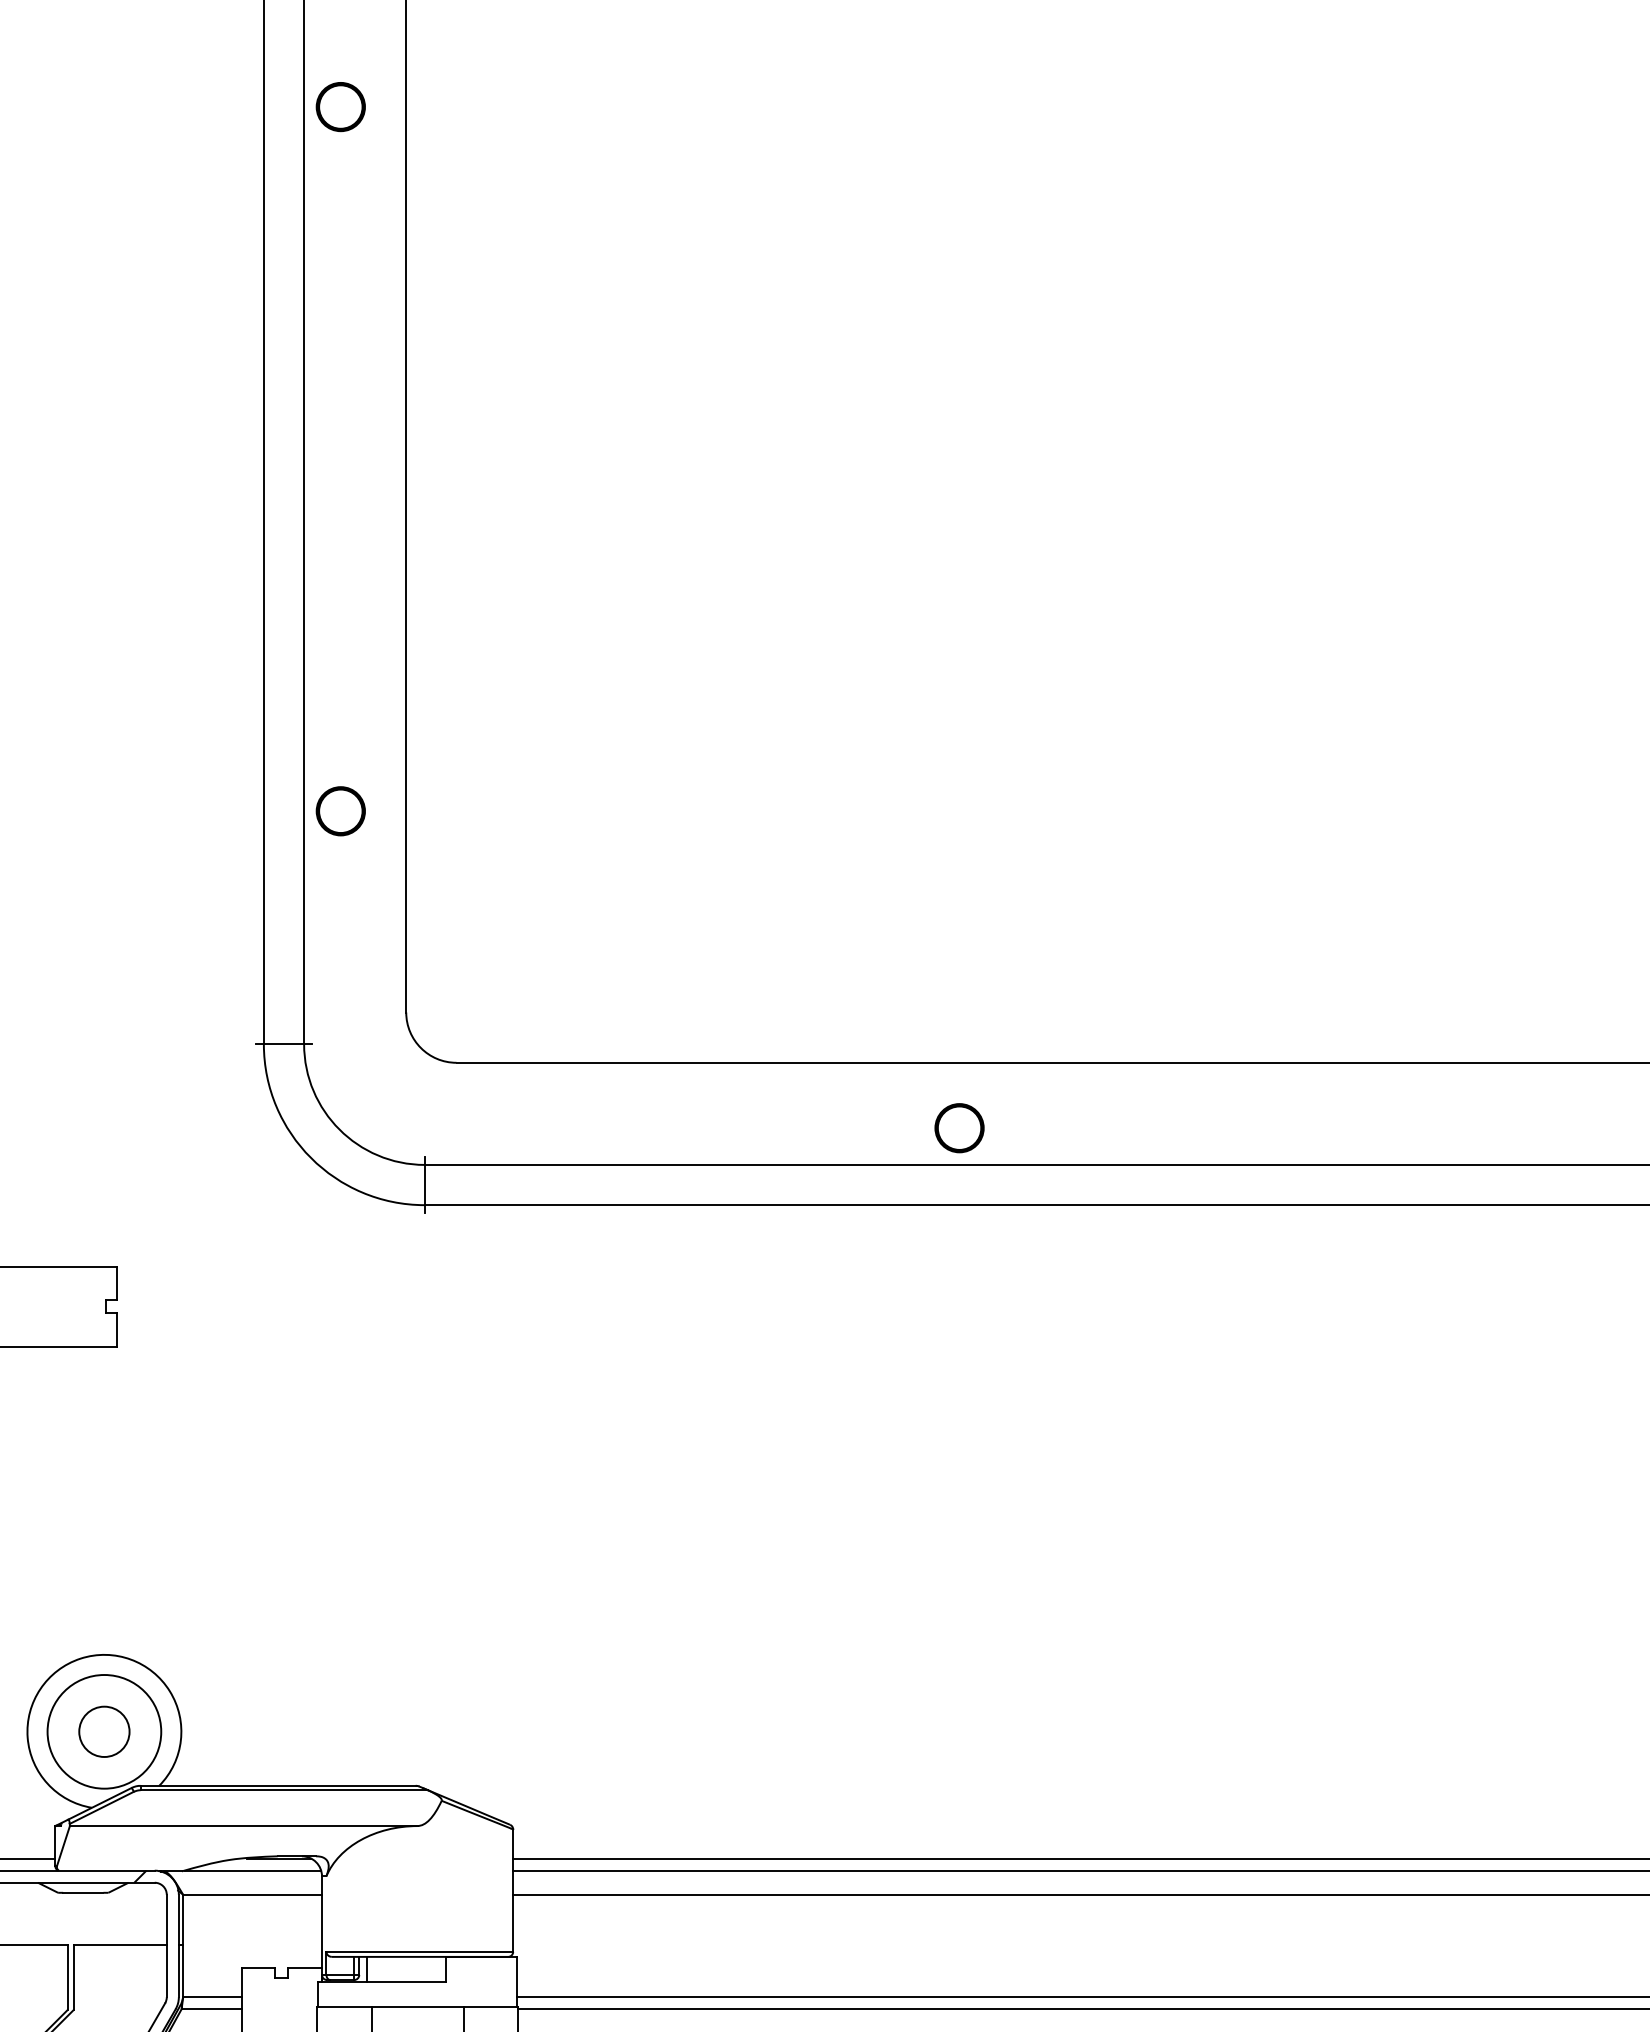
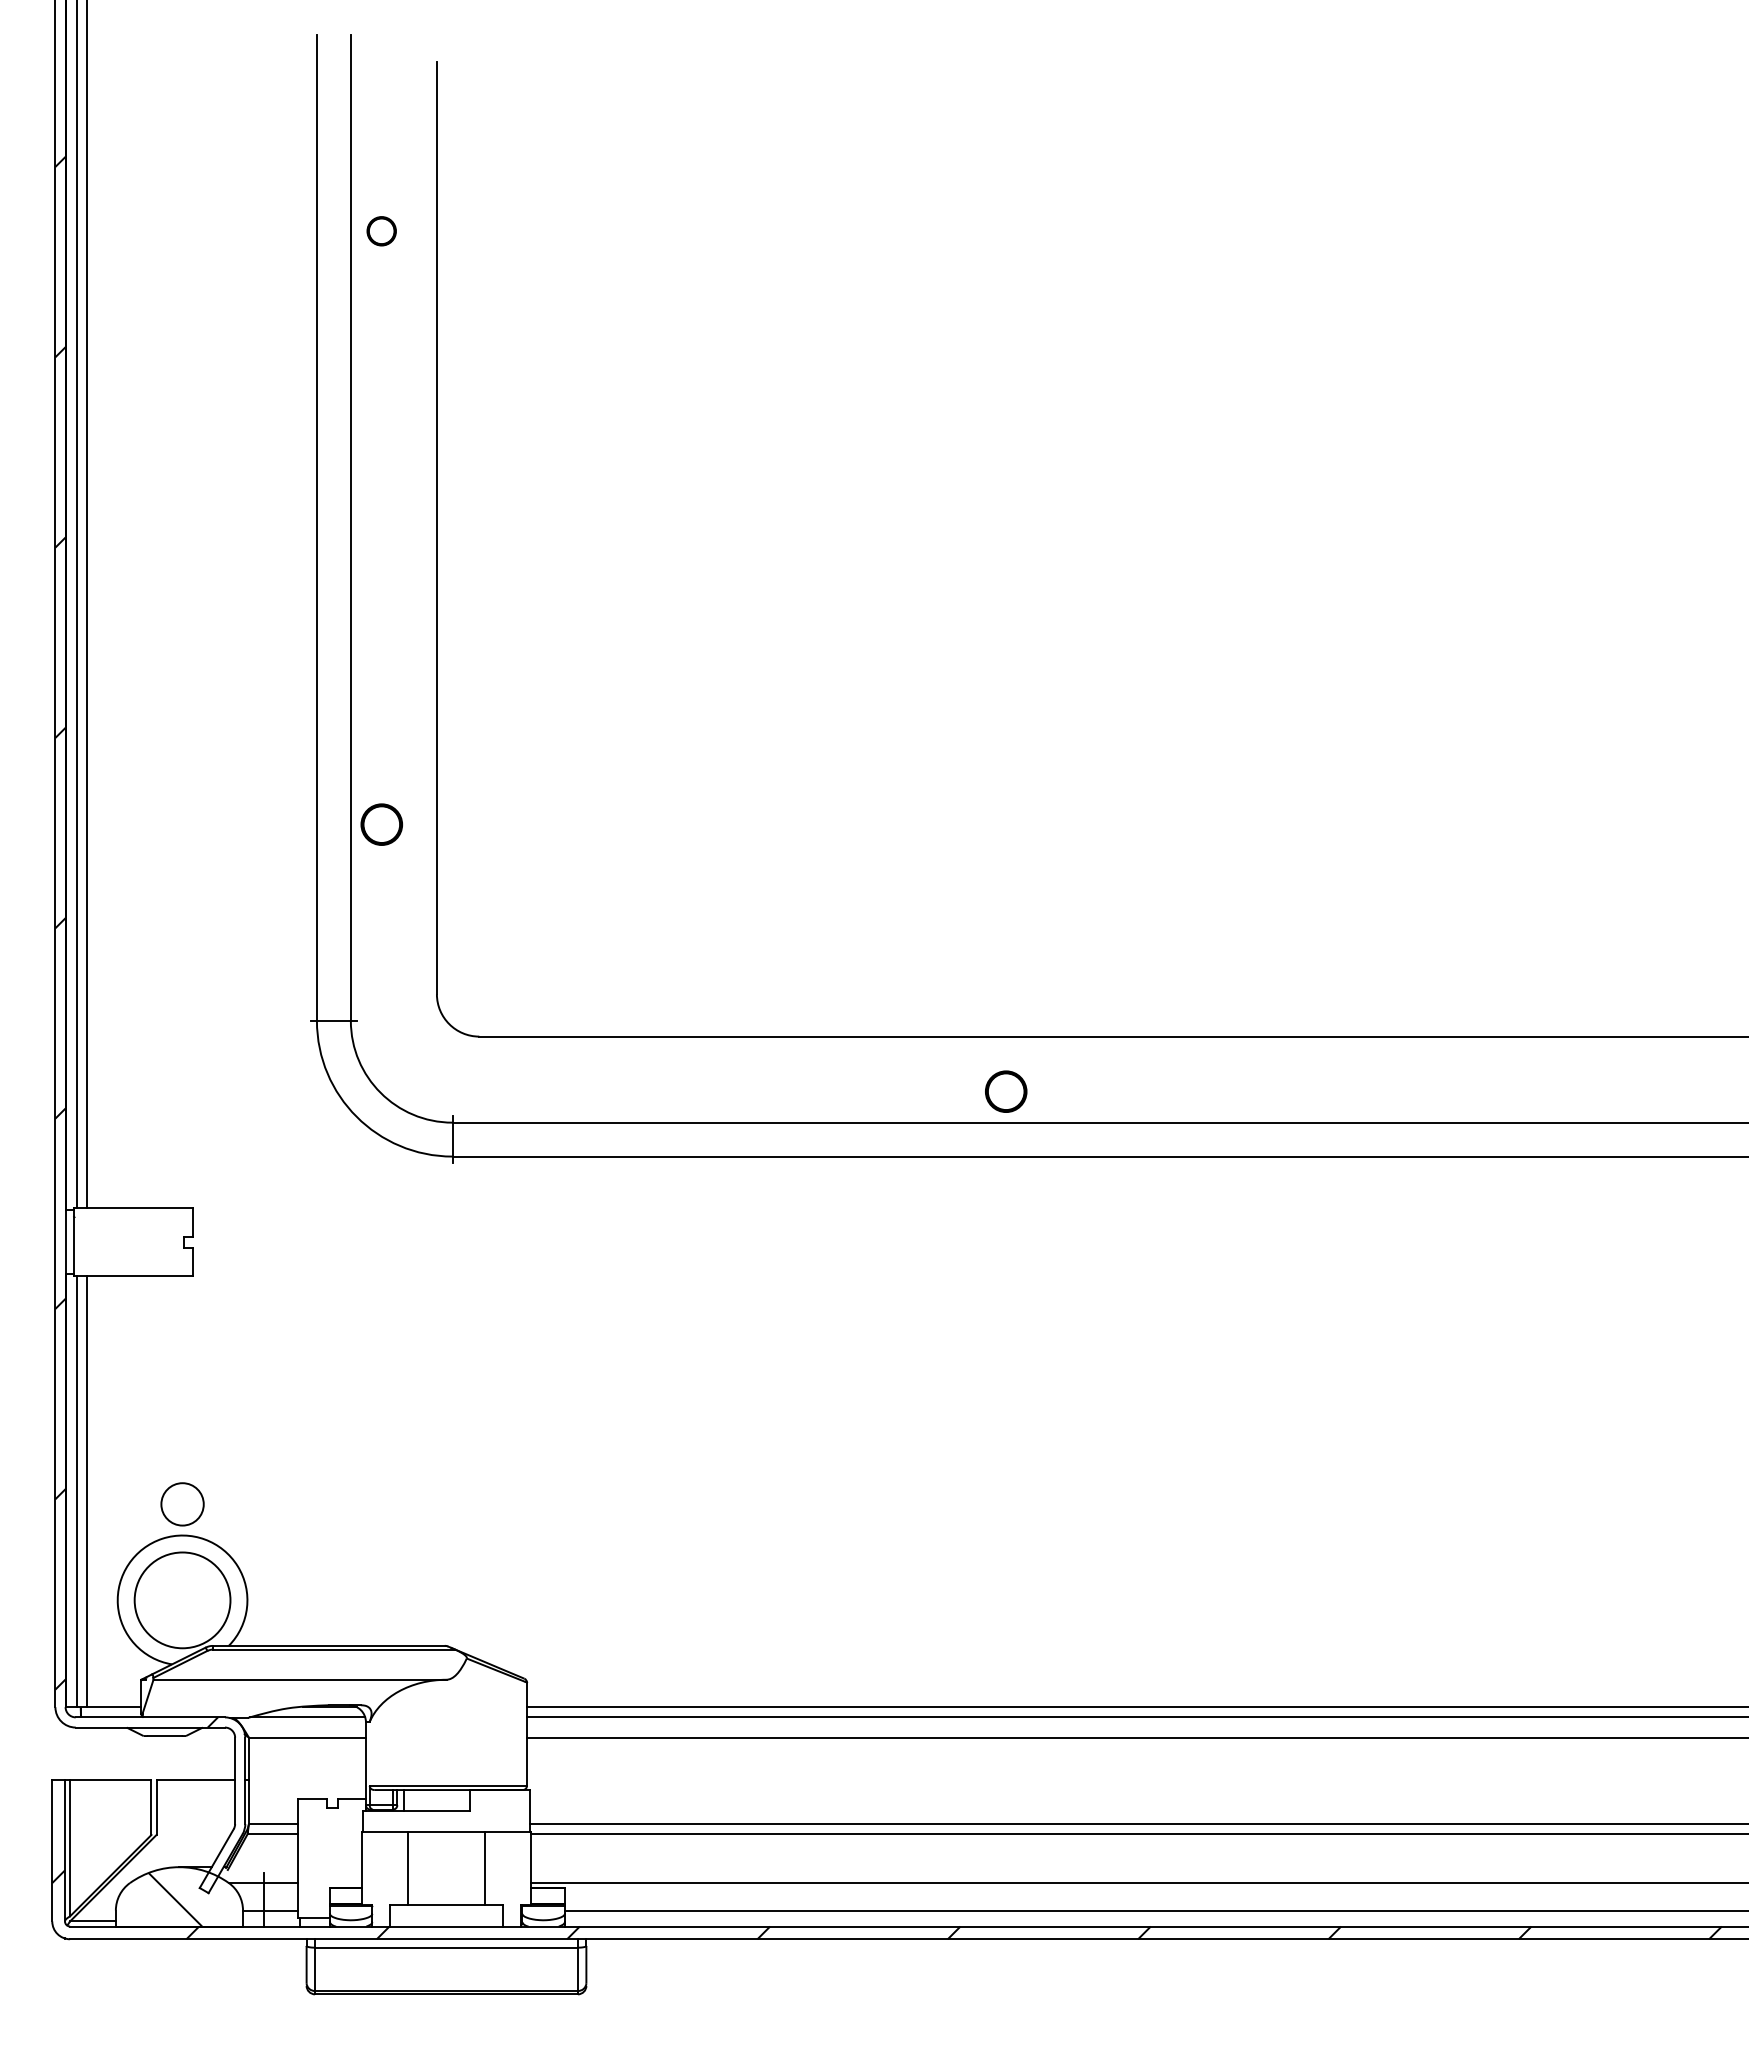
part: (340, 107) -> (381, 231), size x0.7
part: (959, 1127) -> (1006, 1091), moved
circle: (104, 1731) -> (182, 1504), moved

